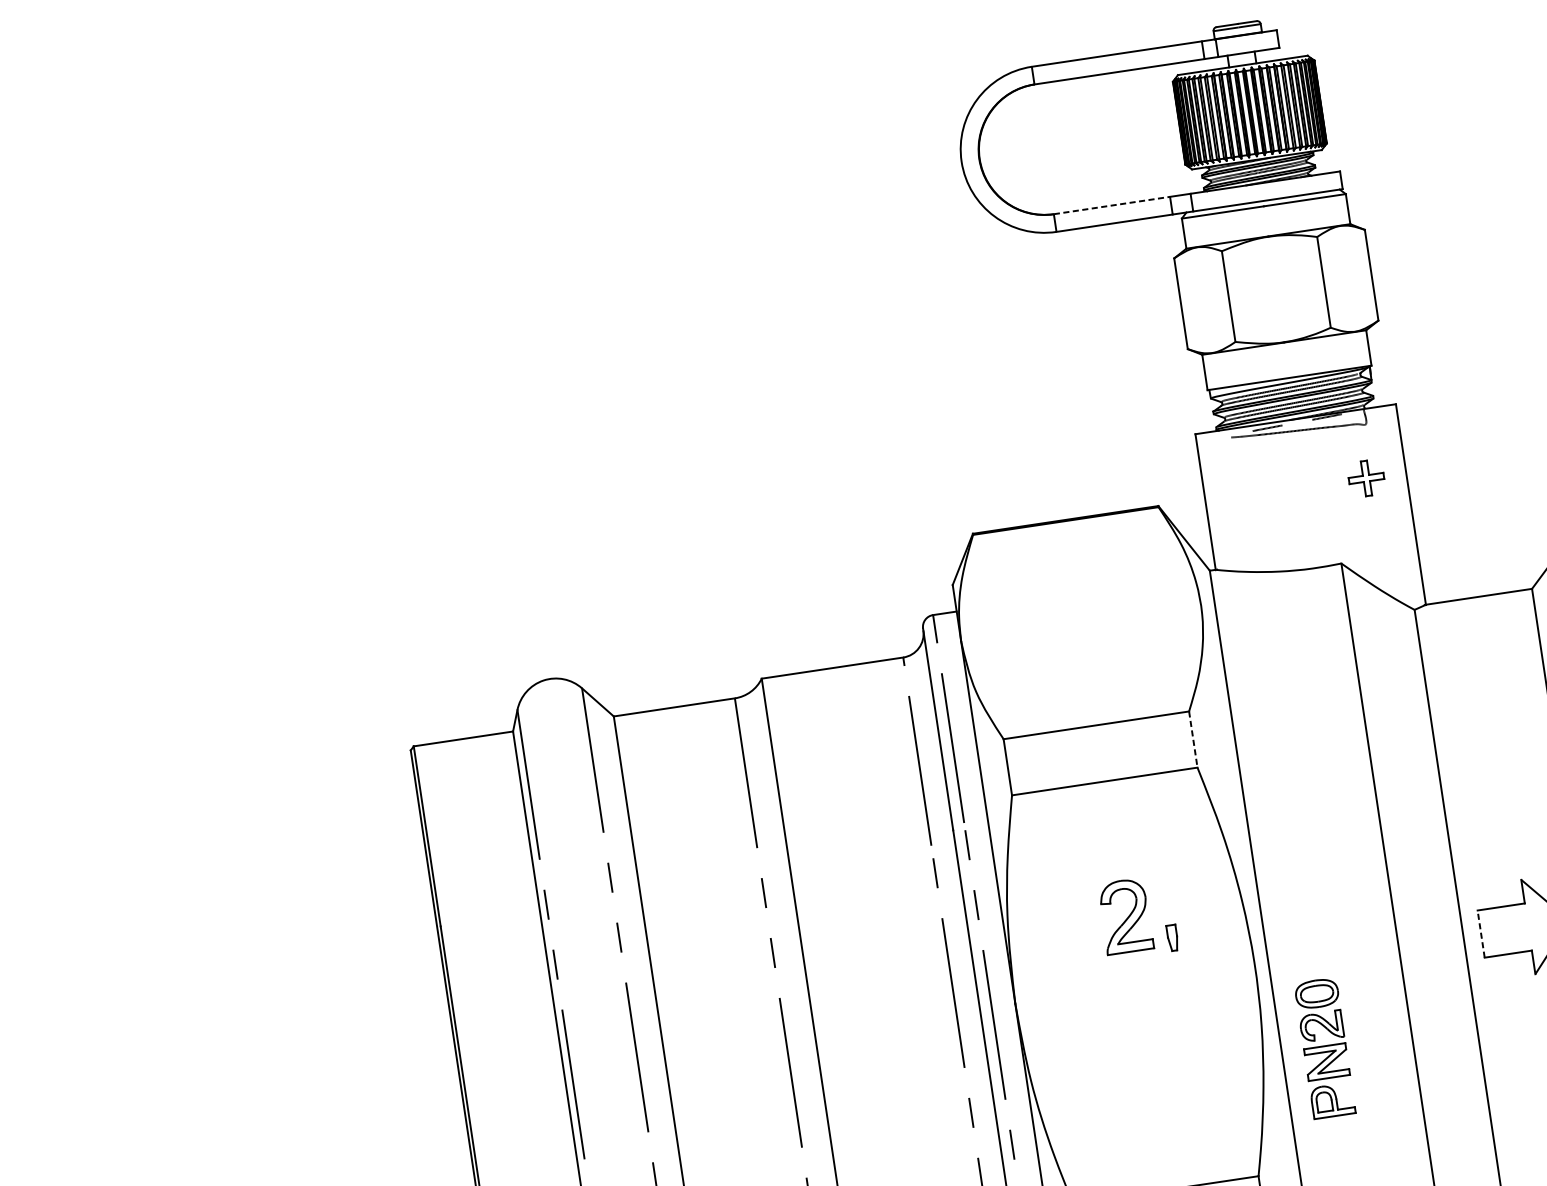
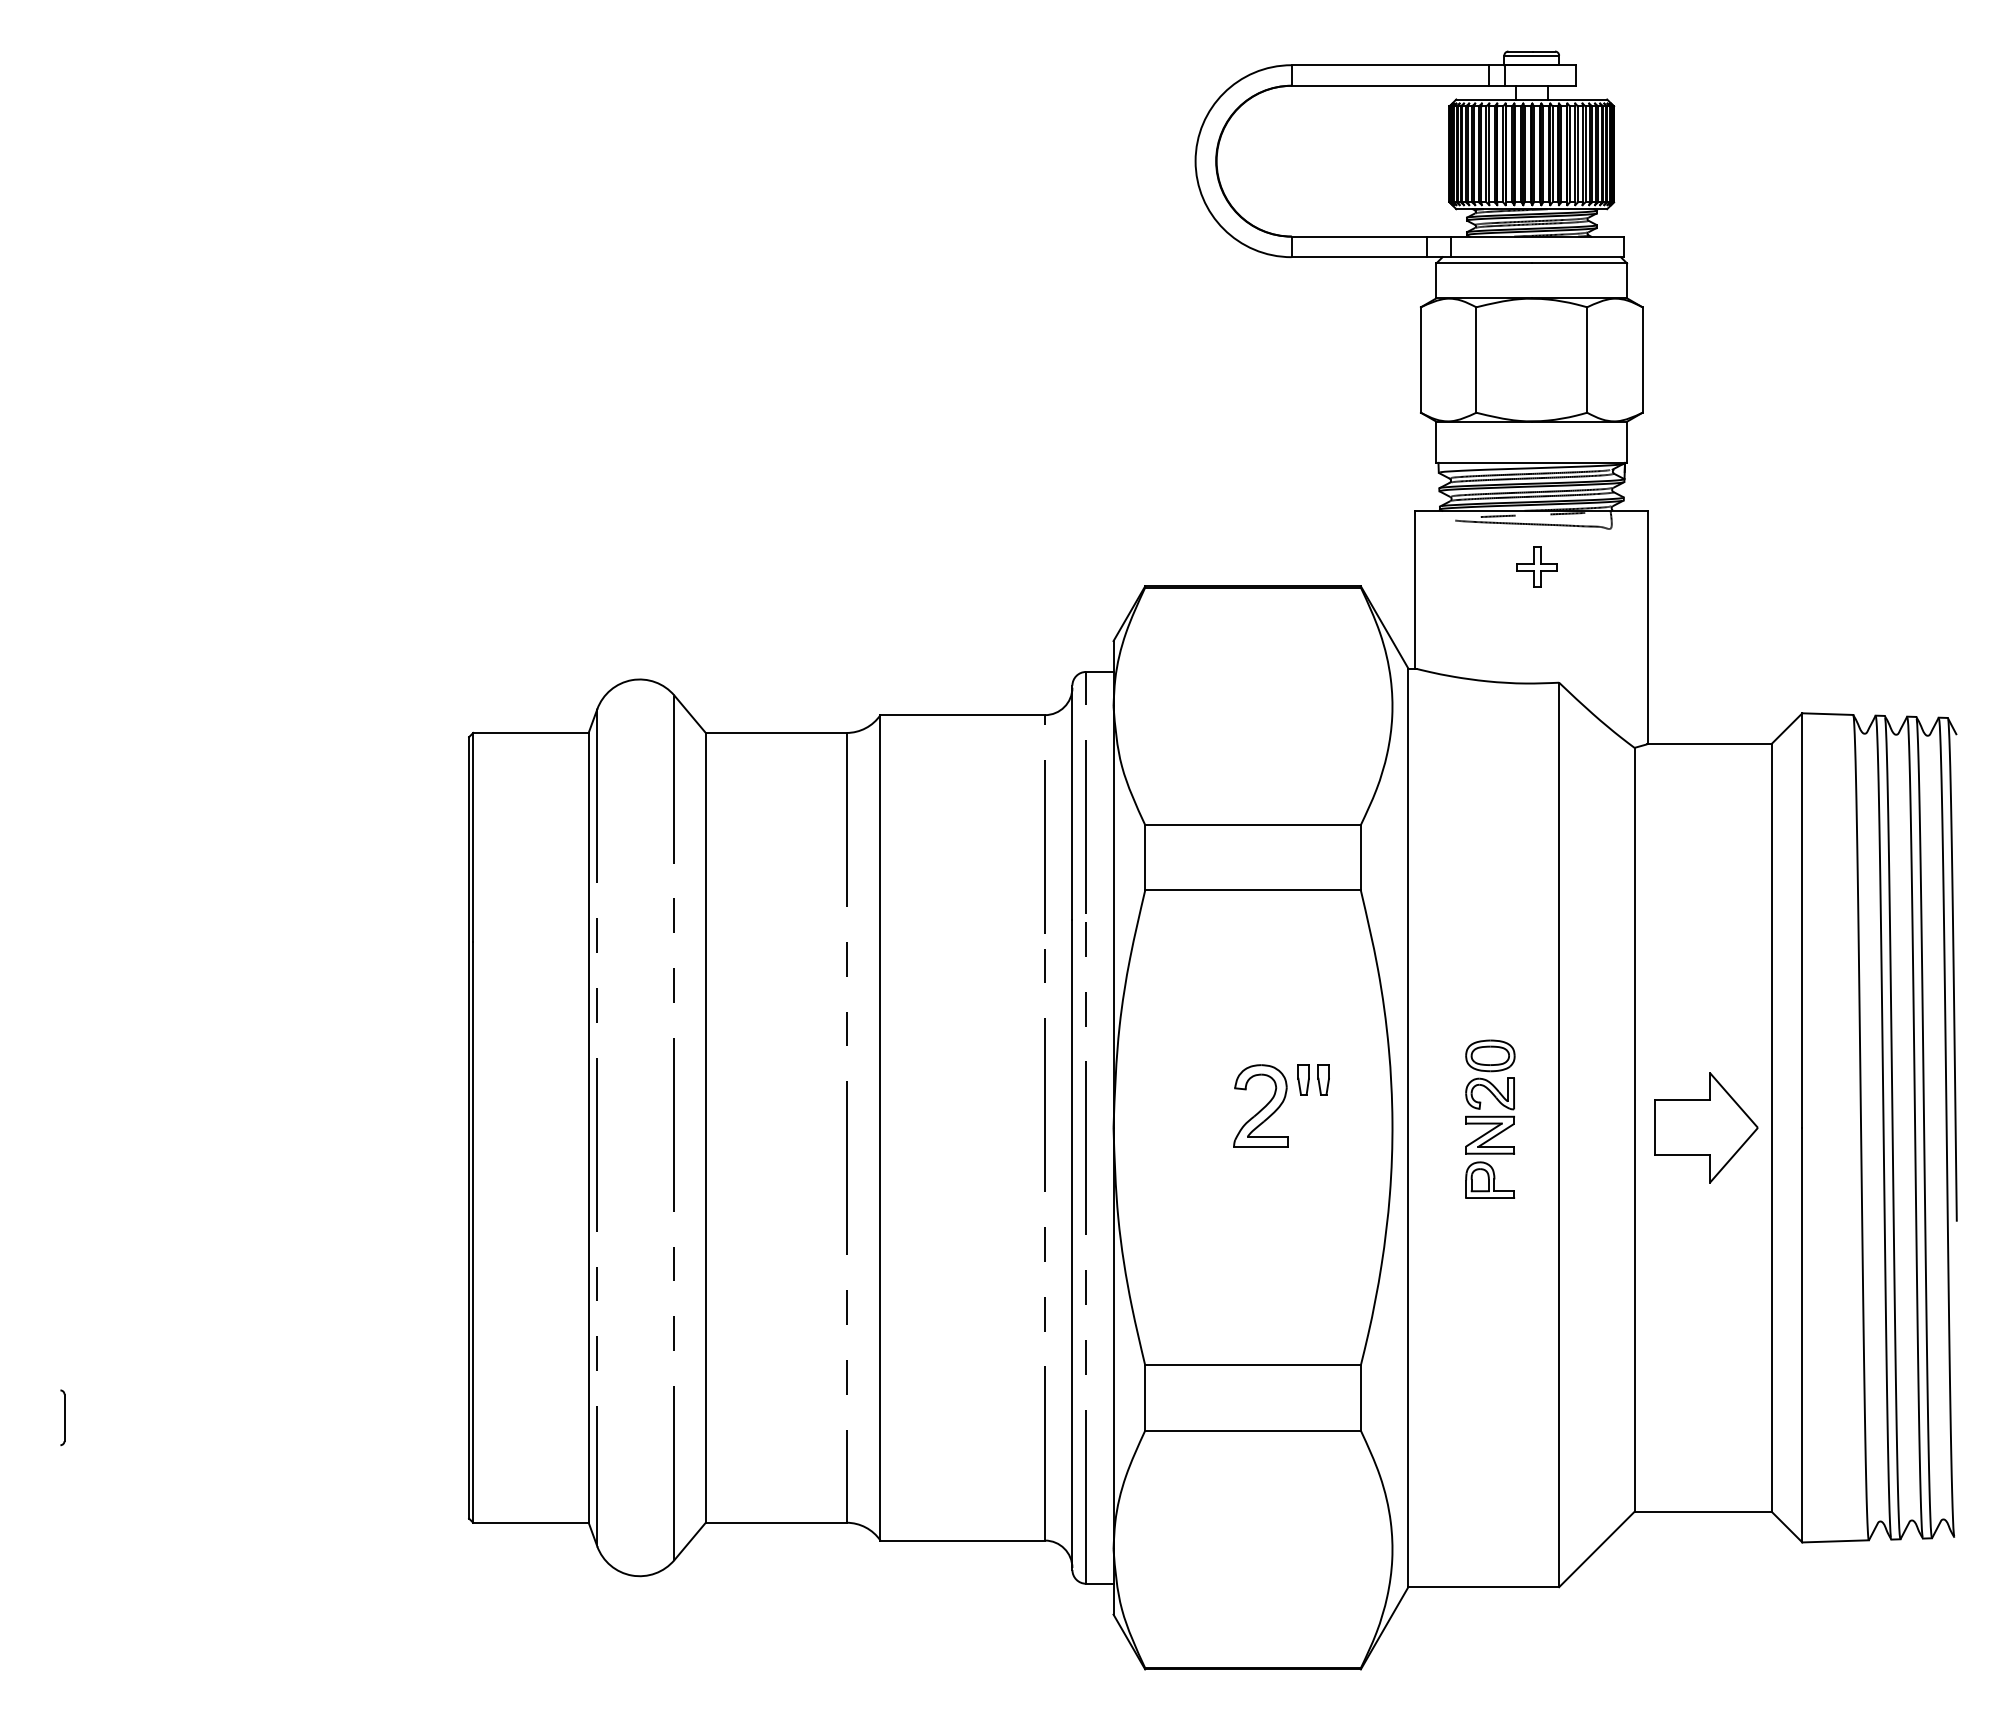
line: (1112, 205) -> (1359, 236), dashed -> solid
part: (1365, 477) -> (1536, 566), moved
line: (1192, 739) -> (1360, 857), dashed -> solid
part: (1125, 915) -> (1260, 1105), moved
line: (1481, 933) -> (1655, 1127), dashed -> solid
part: (1189, 935) -> (1323, 1079), added
part: (1325, 1047) -> (1490, 1118), moved

